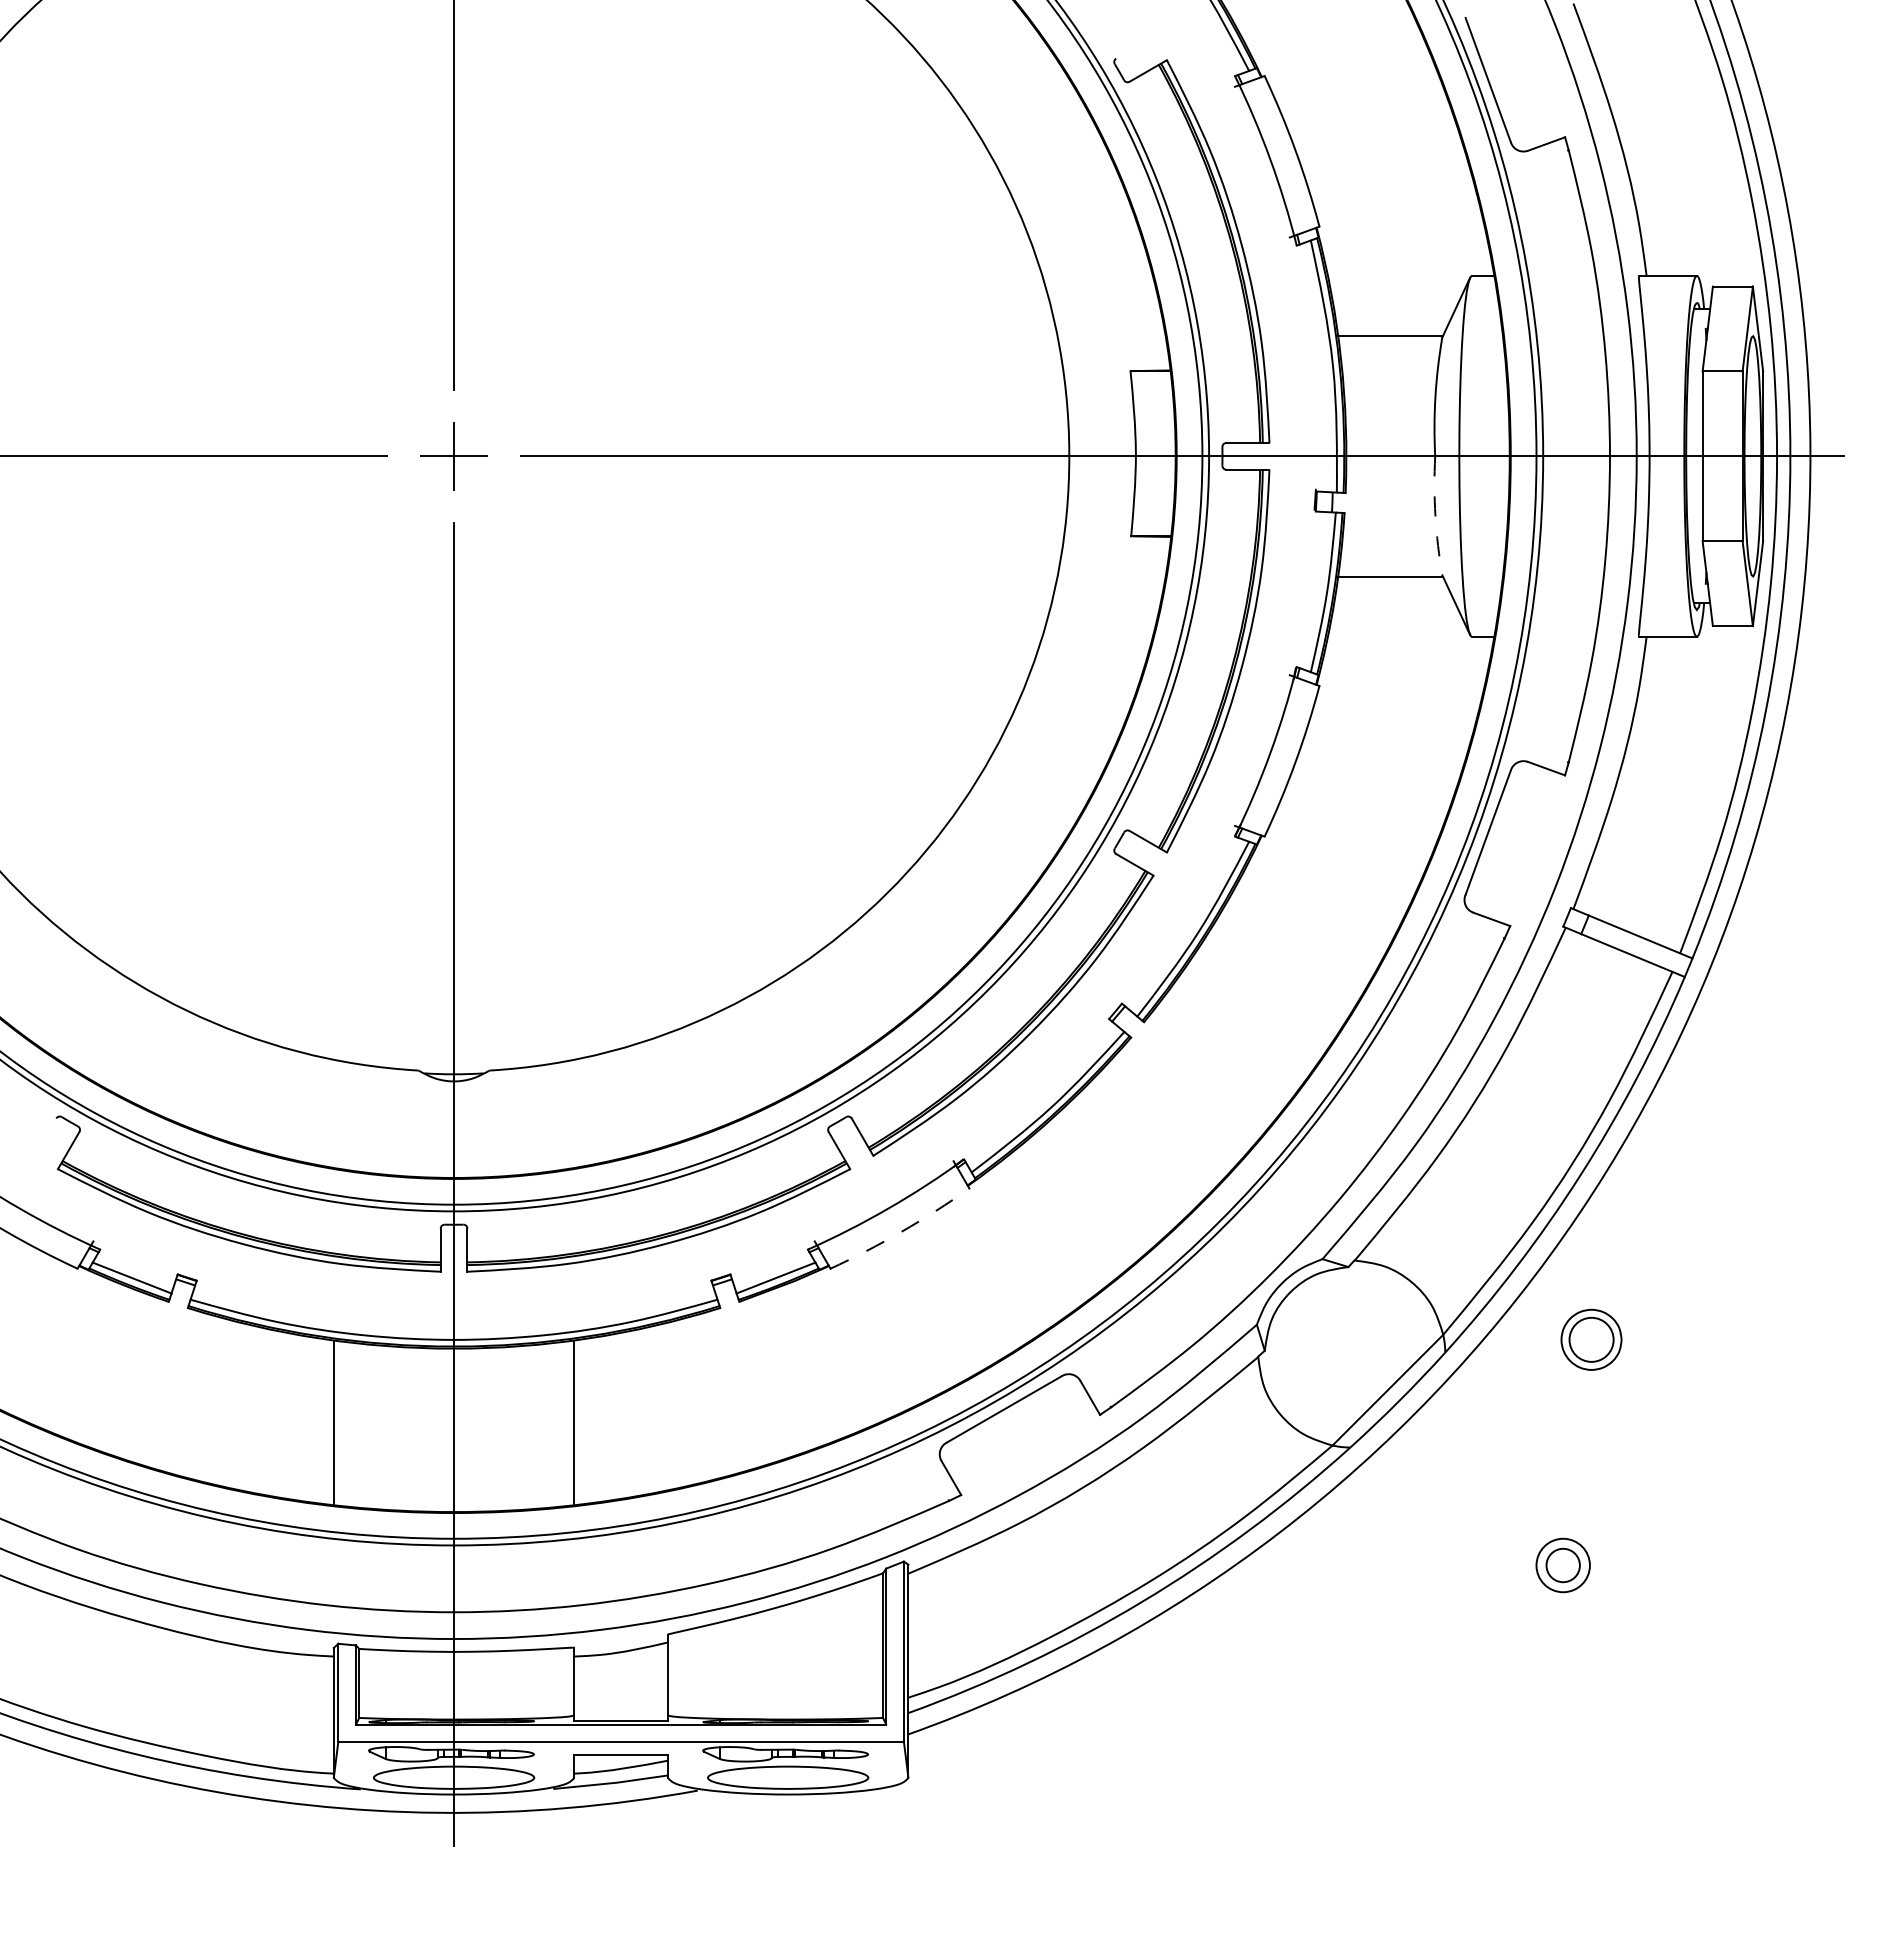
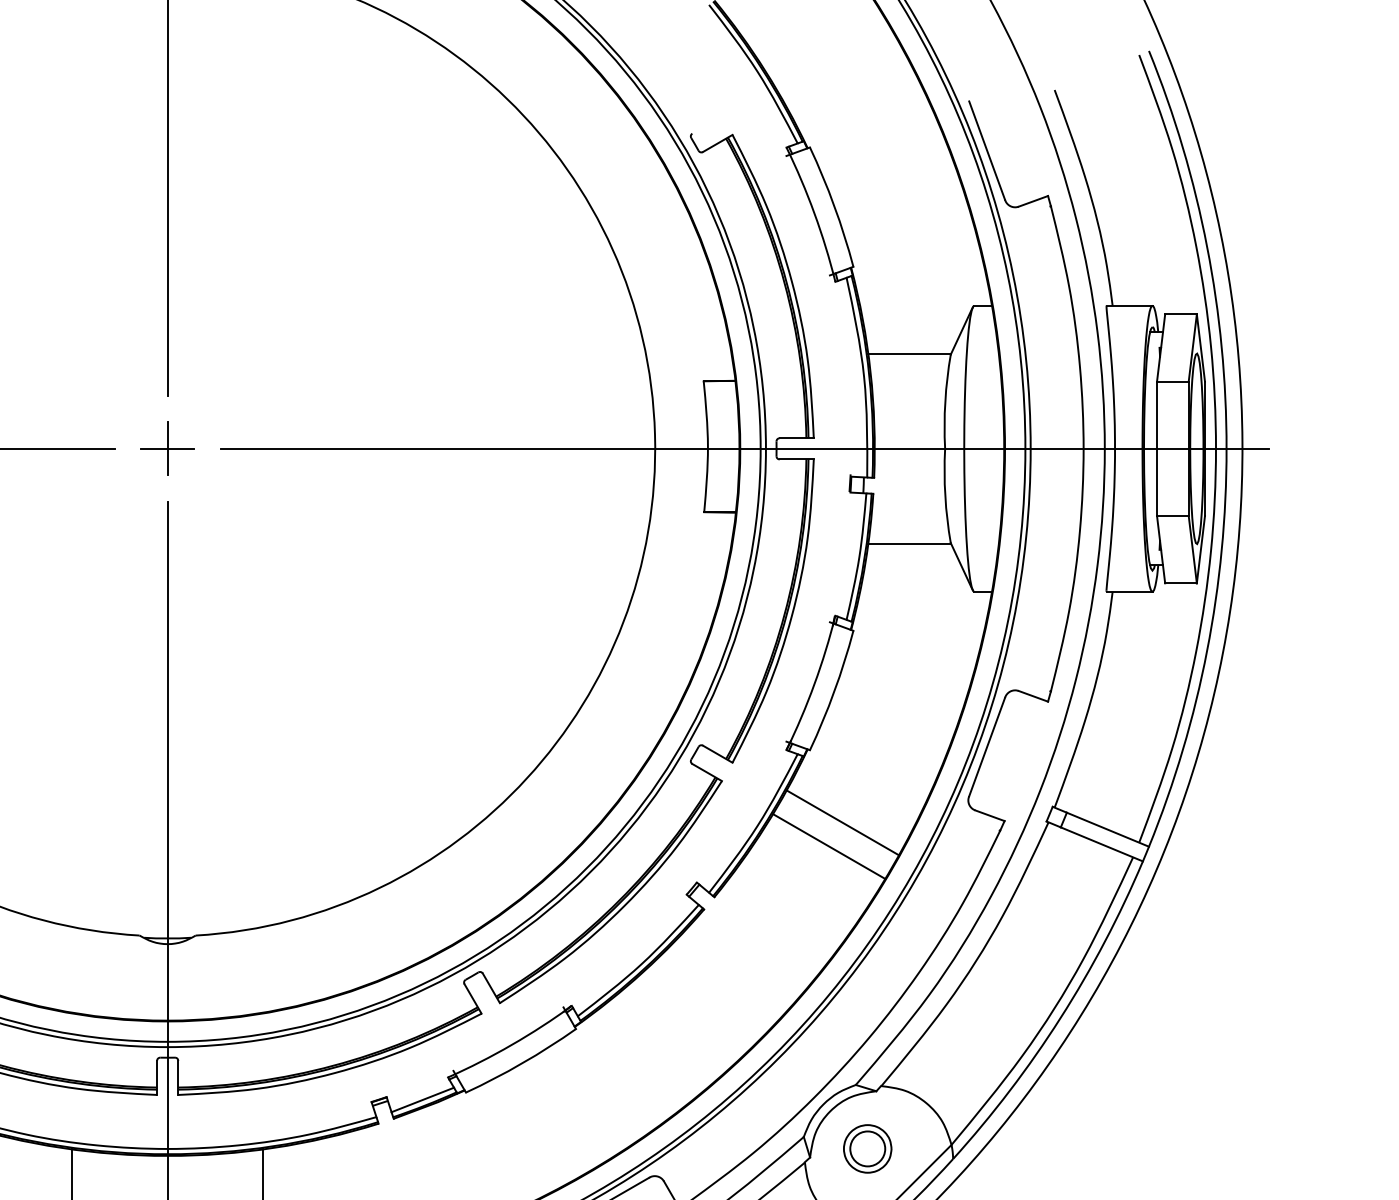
arc: (1435, 516) -> (945, 496), dashed -> solid
line: (1305, 928) -> (842, 822), added
line: (1288, 958) -> (828, 846), added
arc: (901, 1231) -> (522, 1063), dashed -> solid
part: (1591, 1339) -> (867, 1148), moved

